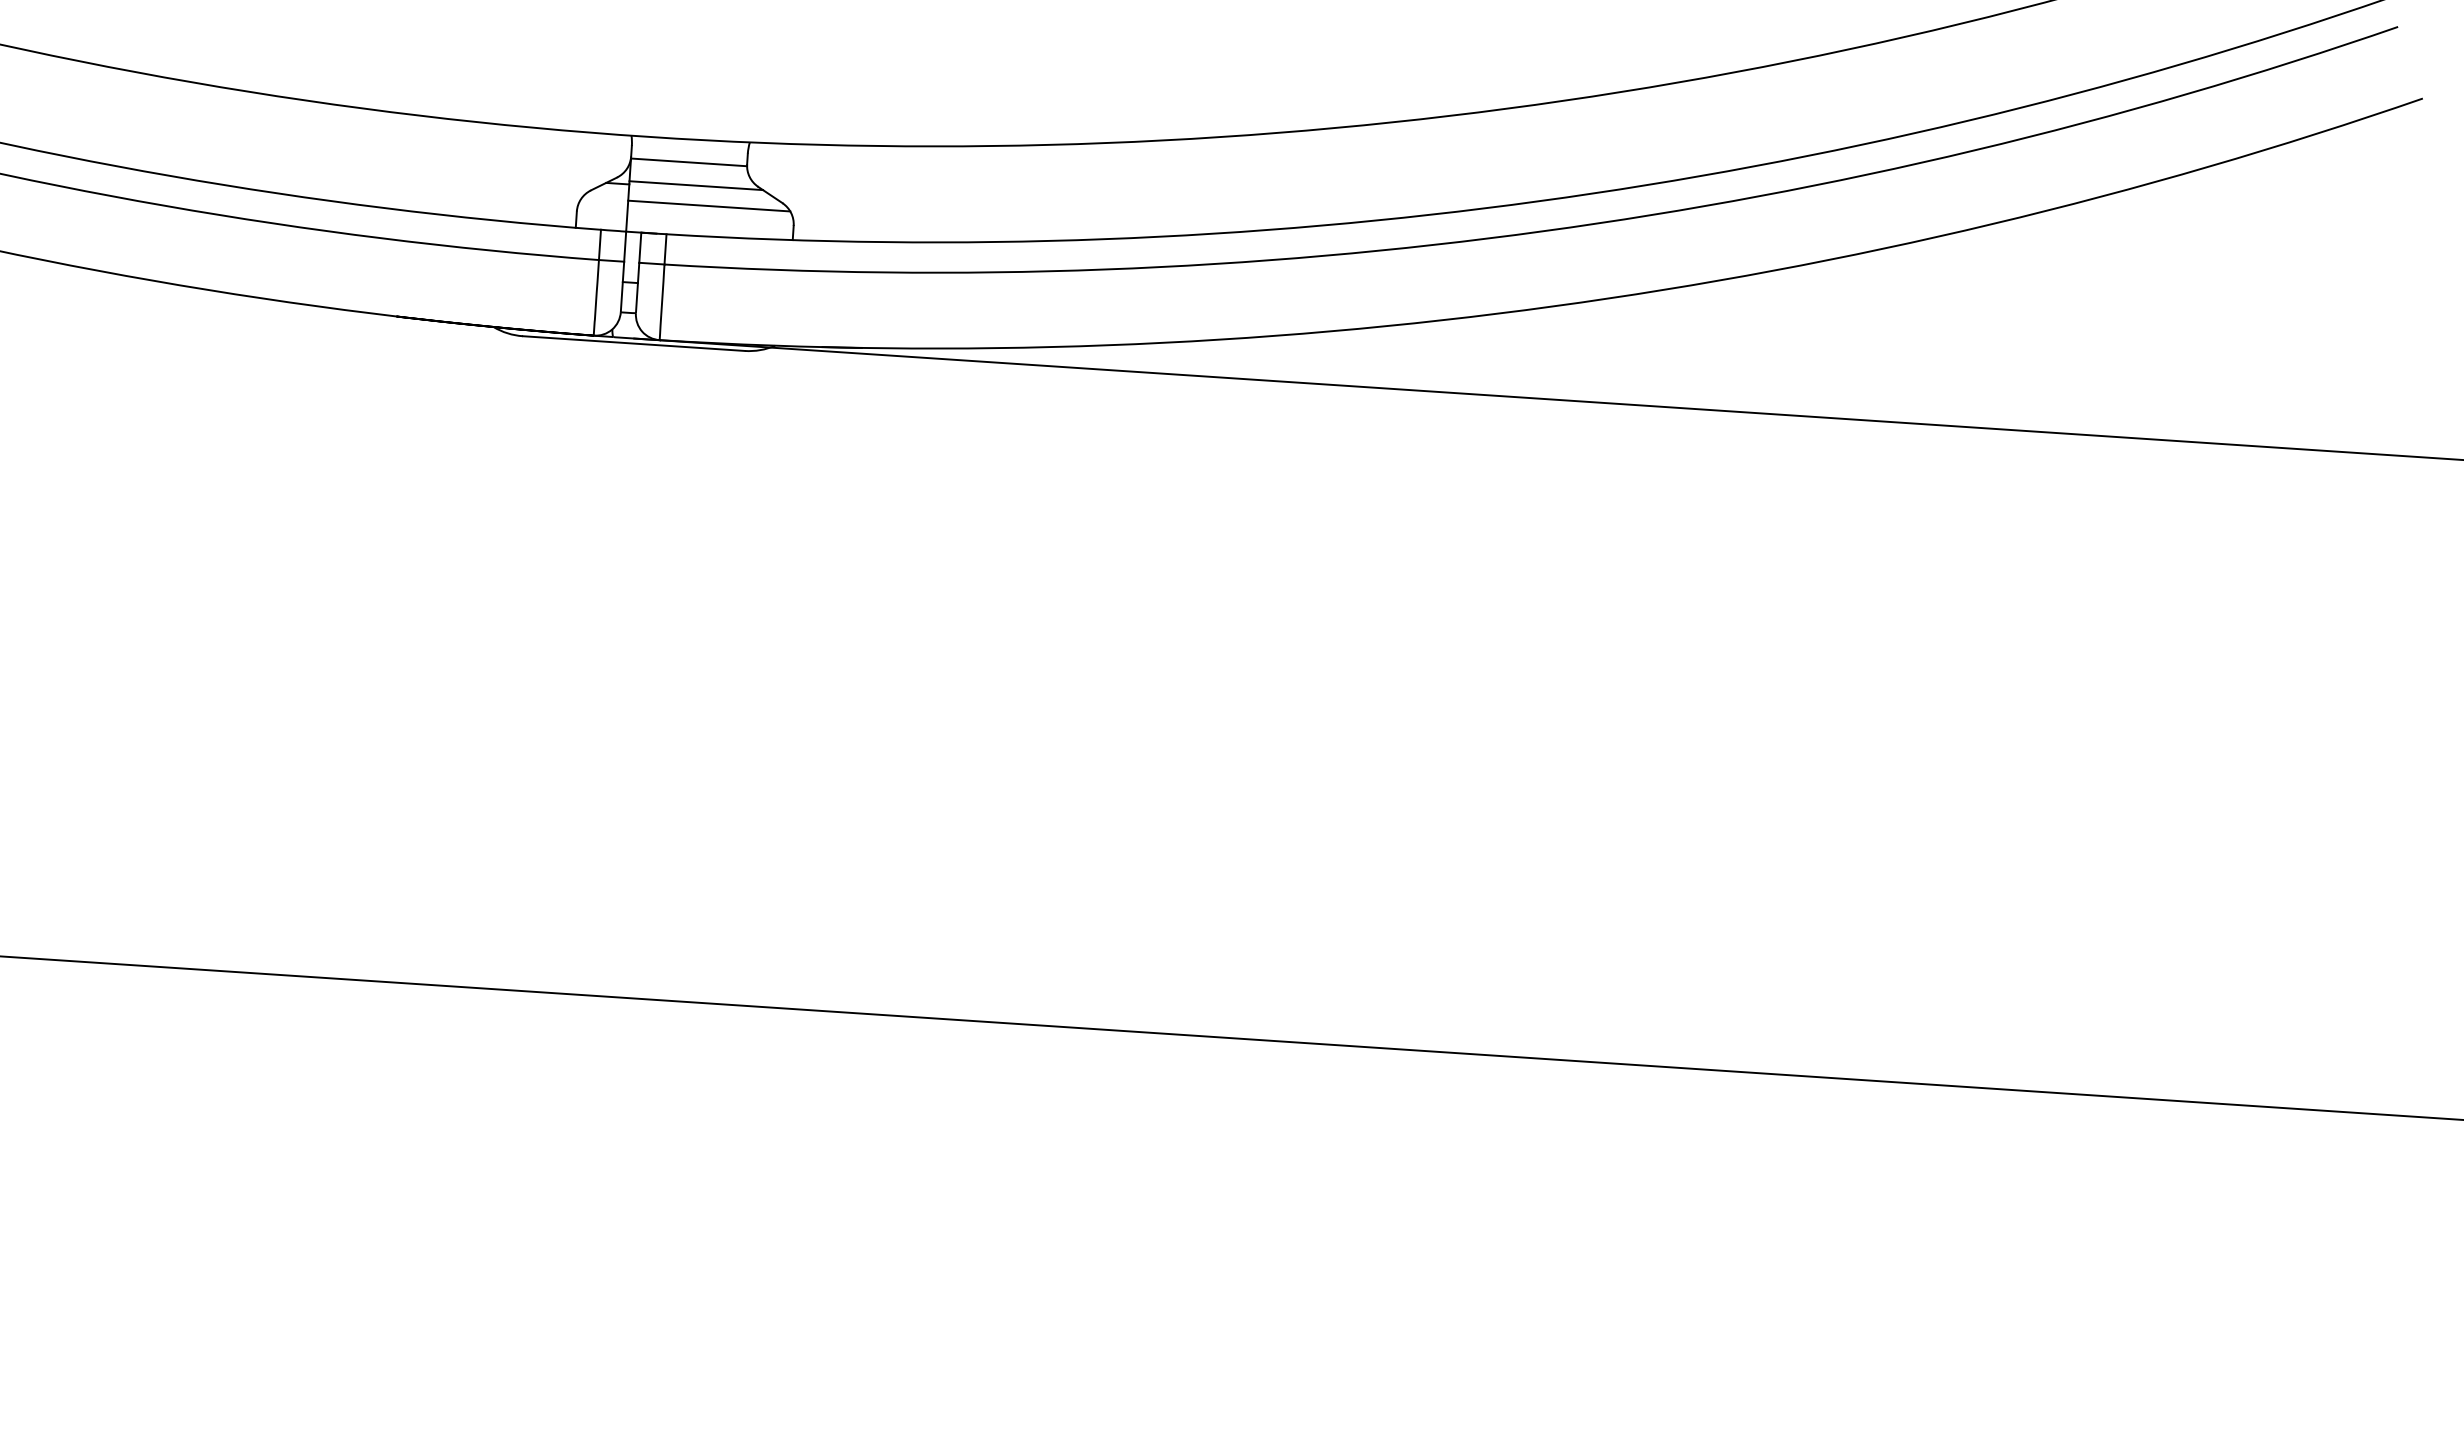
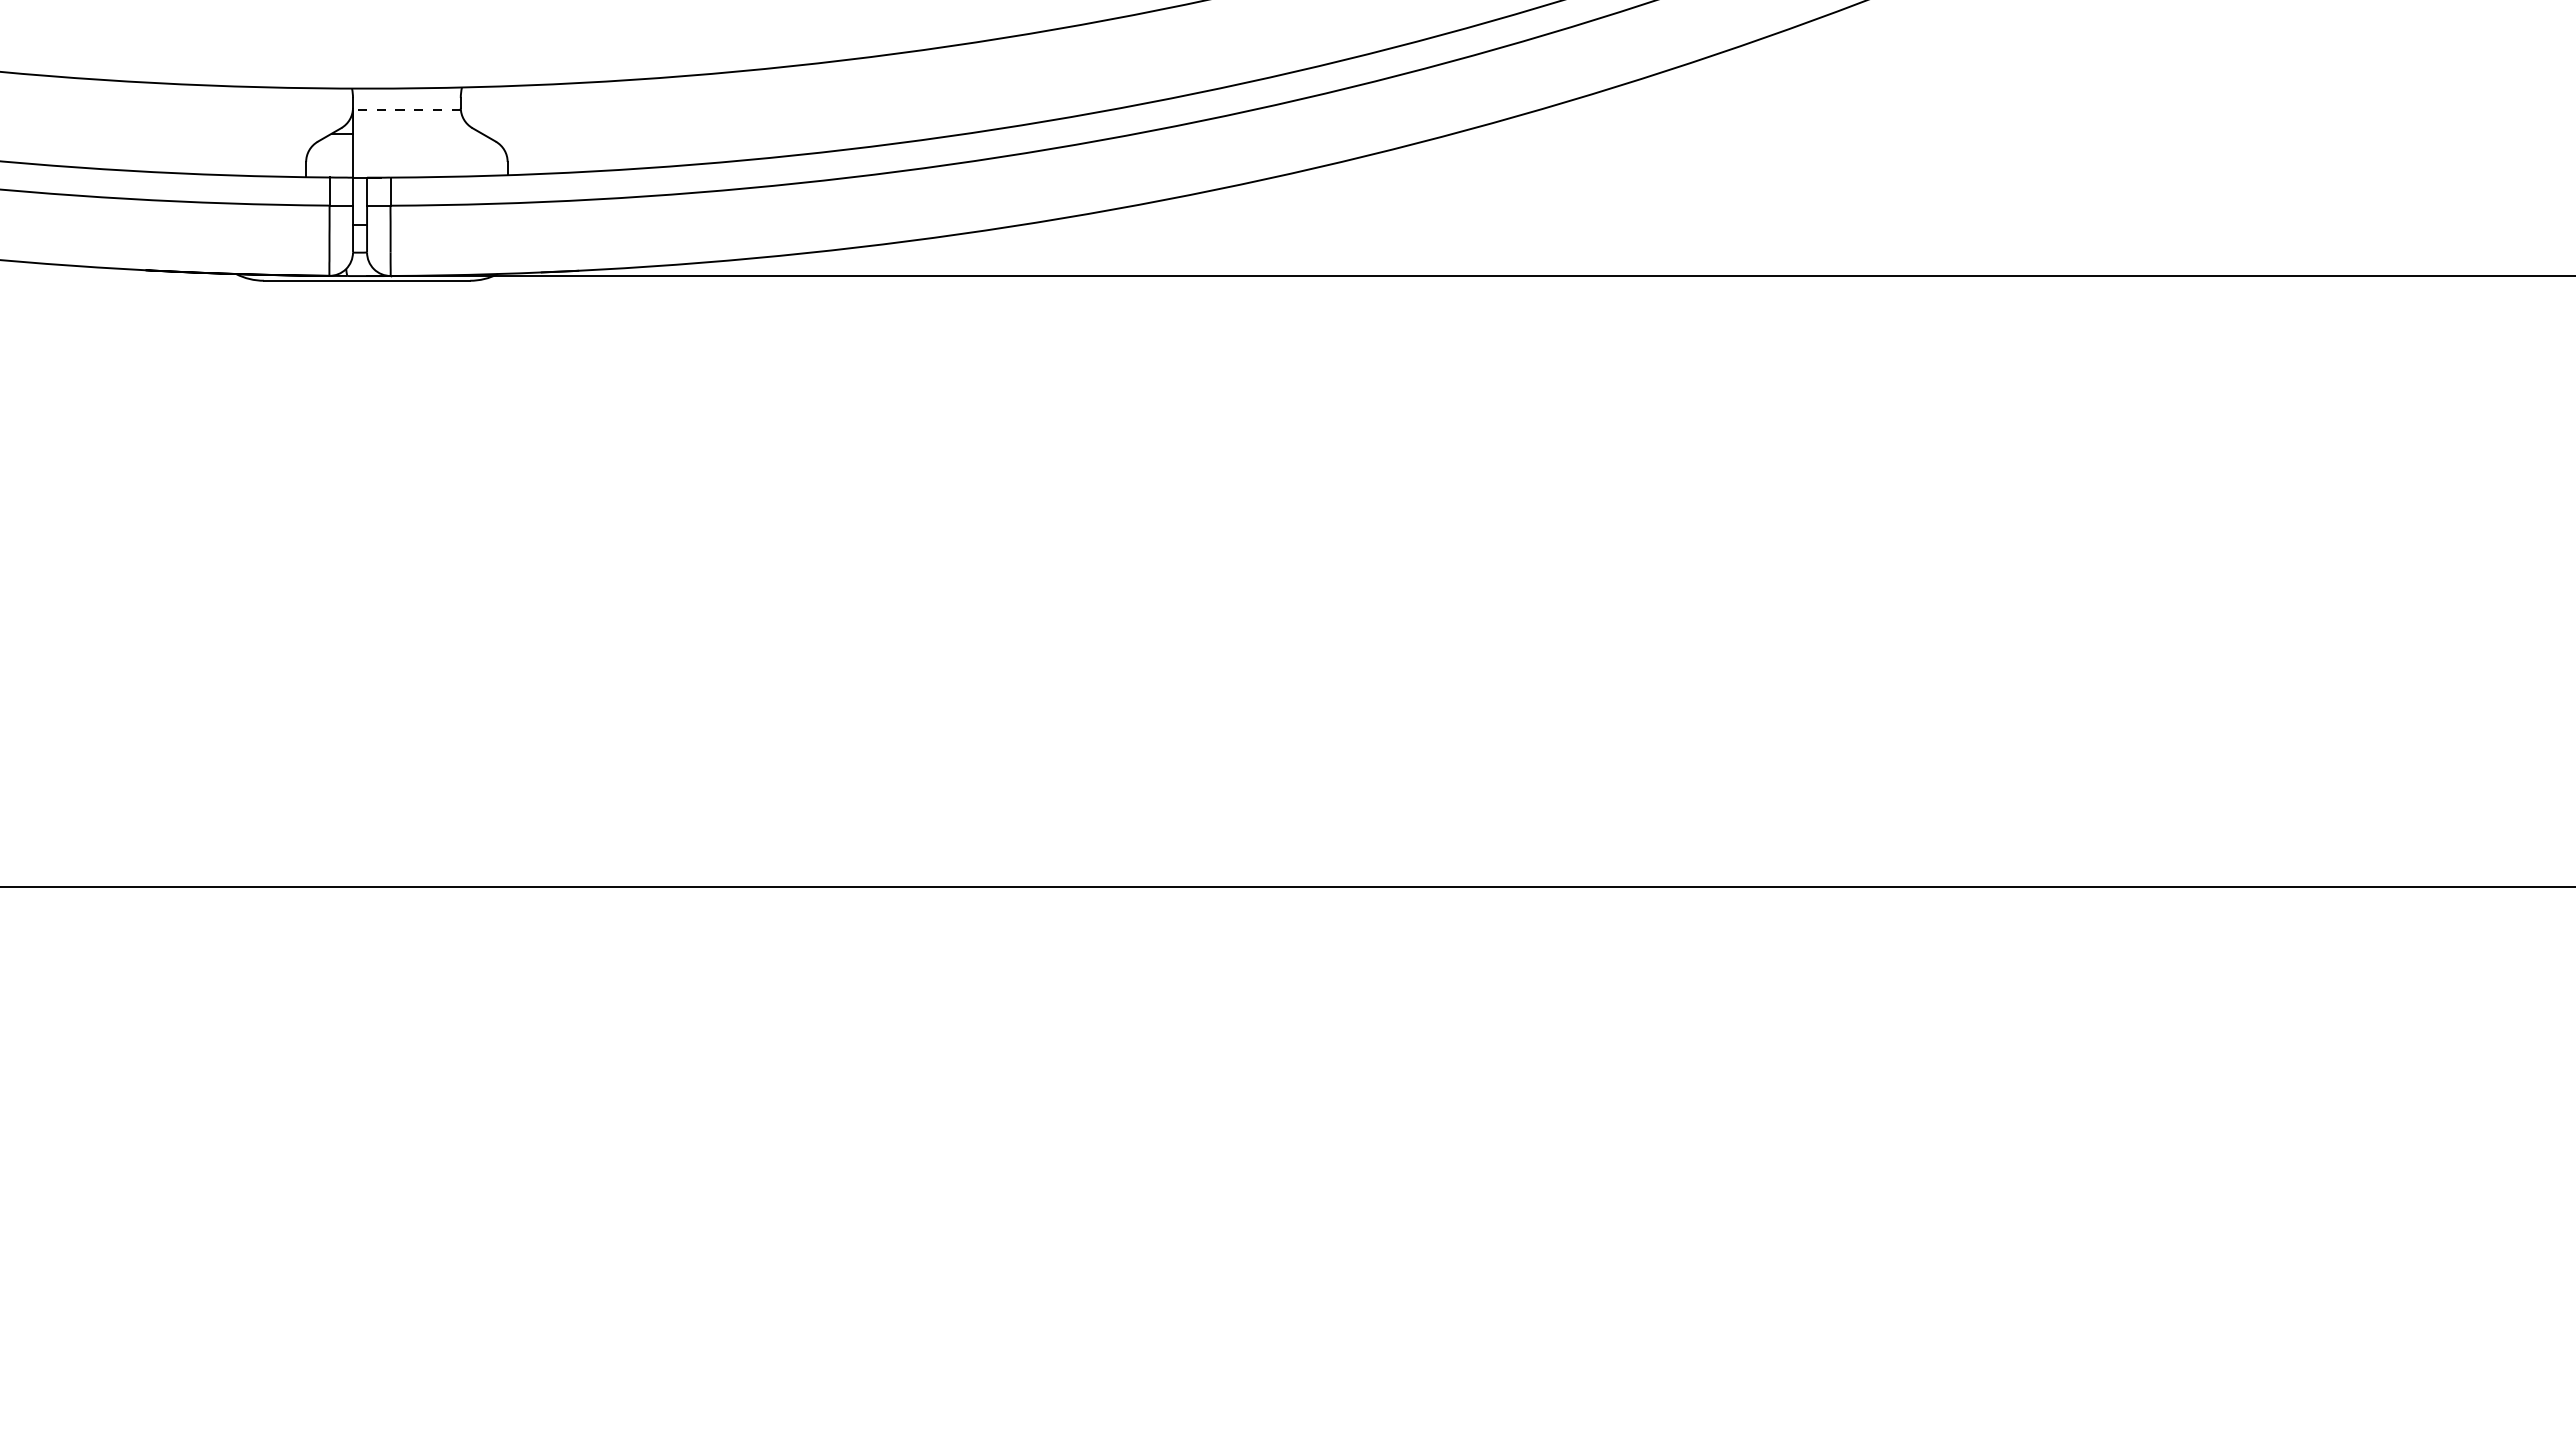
line: (688, 162) -> (406, 109), solid -> dashed
line: (696, 185) -> (415, 130), removed
line: (709, 205) -> (428, 148), removed

